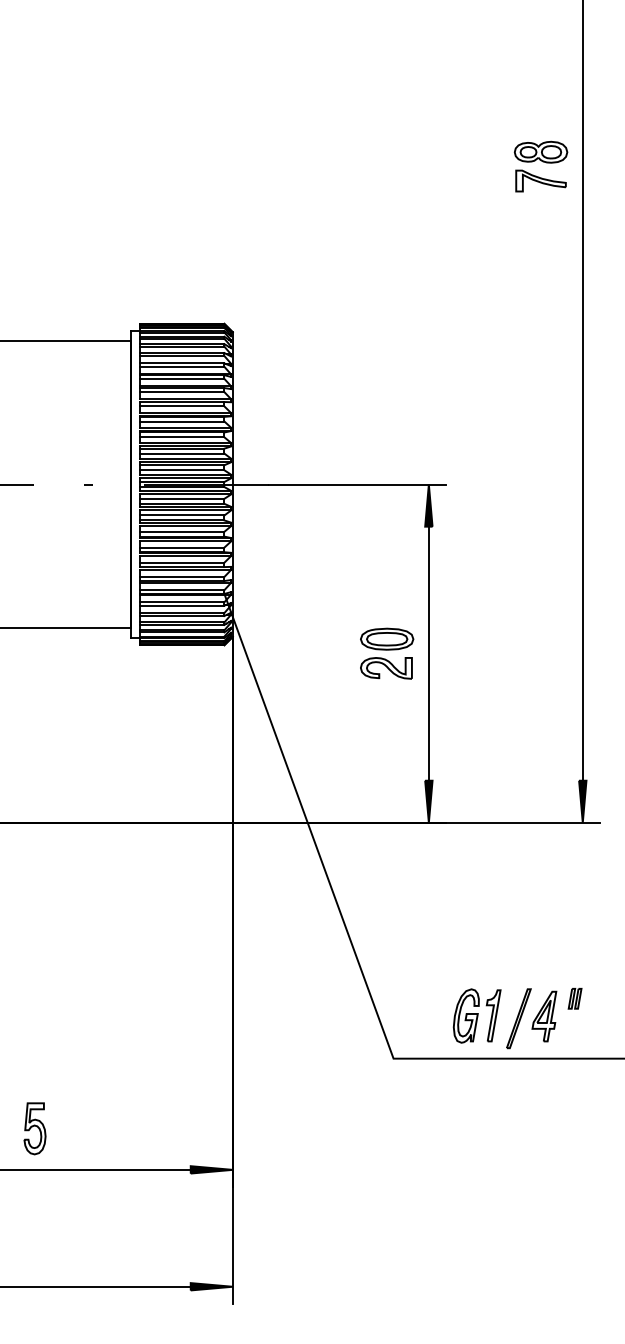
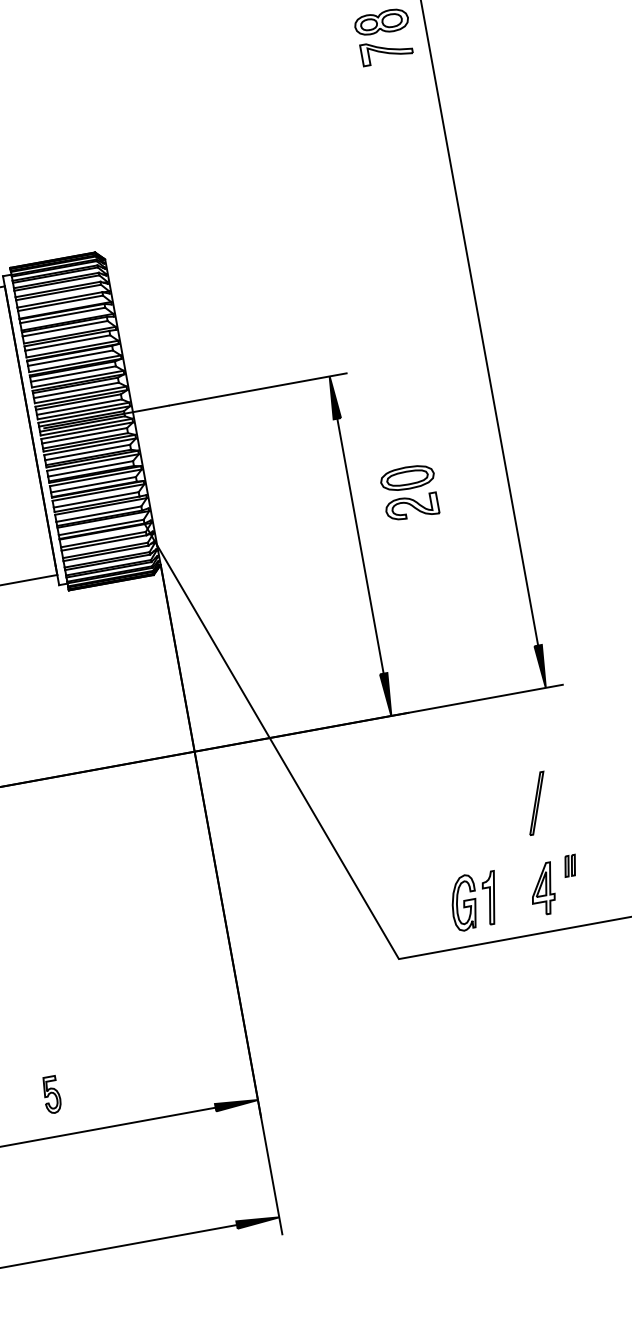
part: (387, 653) -> (410, 492), moved
part: (518, 1018) -> (536, 803), moved
part: (34, 1128) -> (51, 1094), size x0.7

